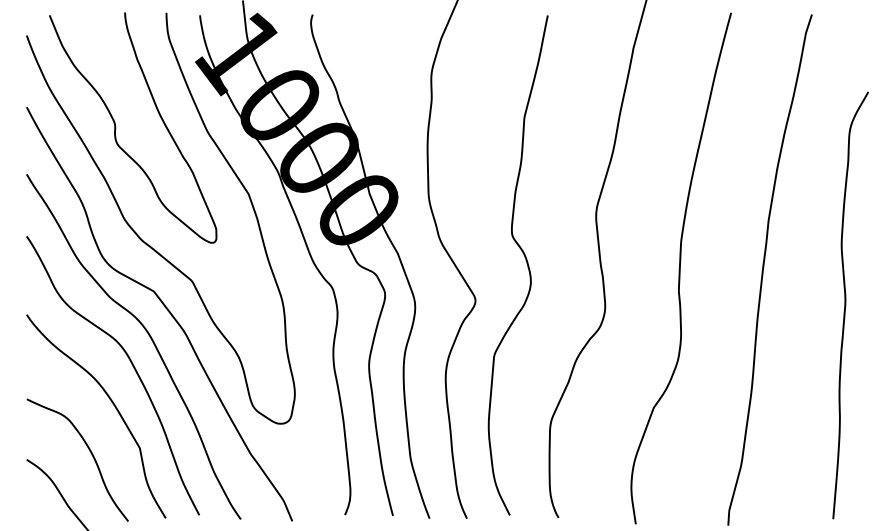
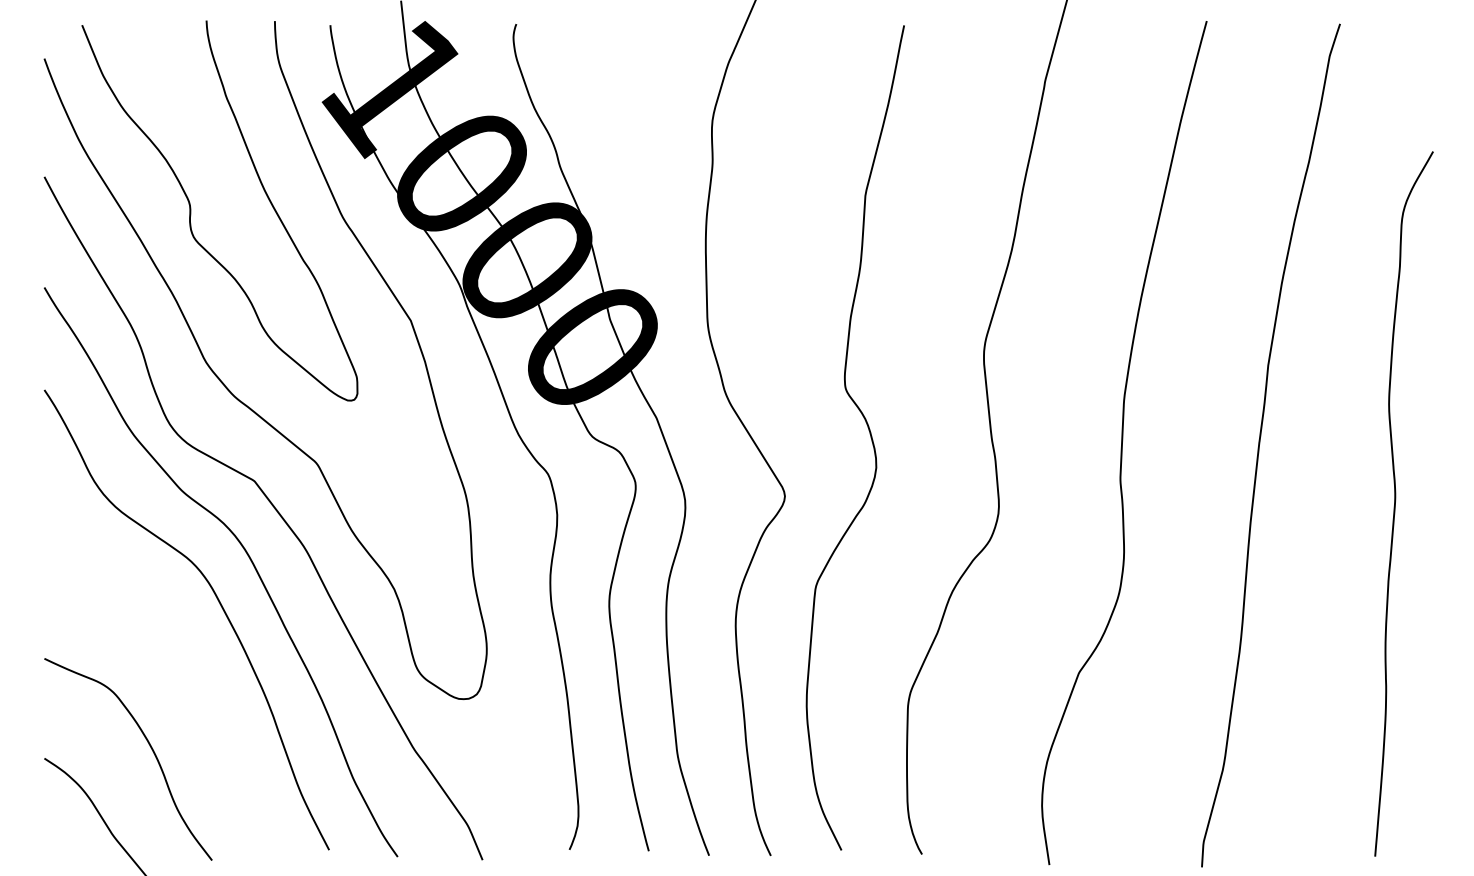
curve: (114, 407) -> (189, 672), removed

